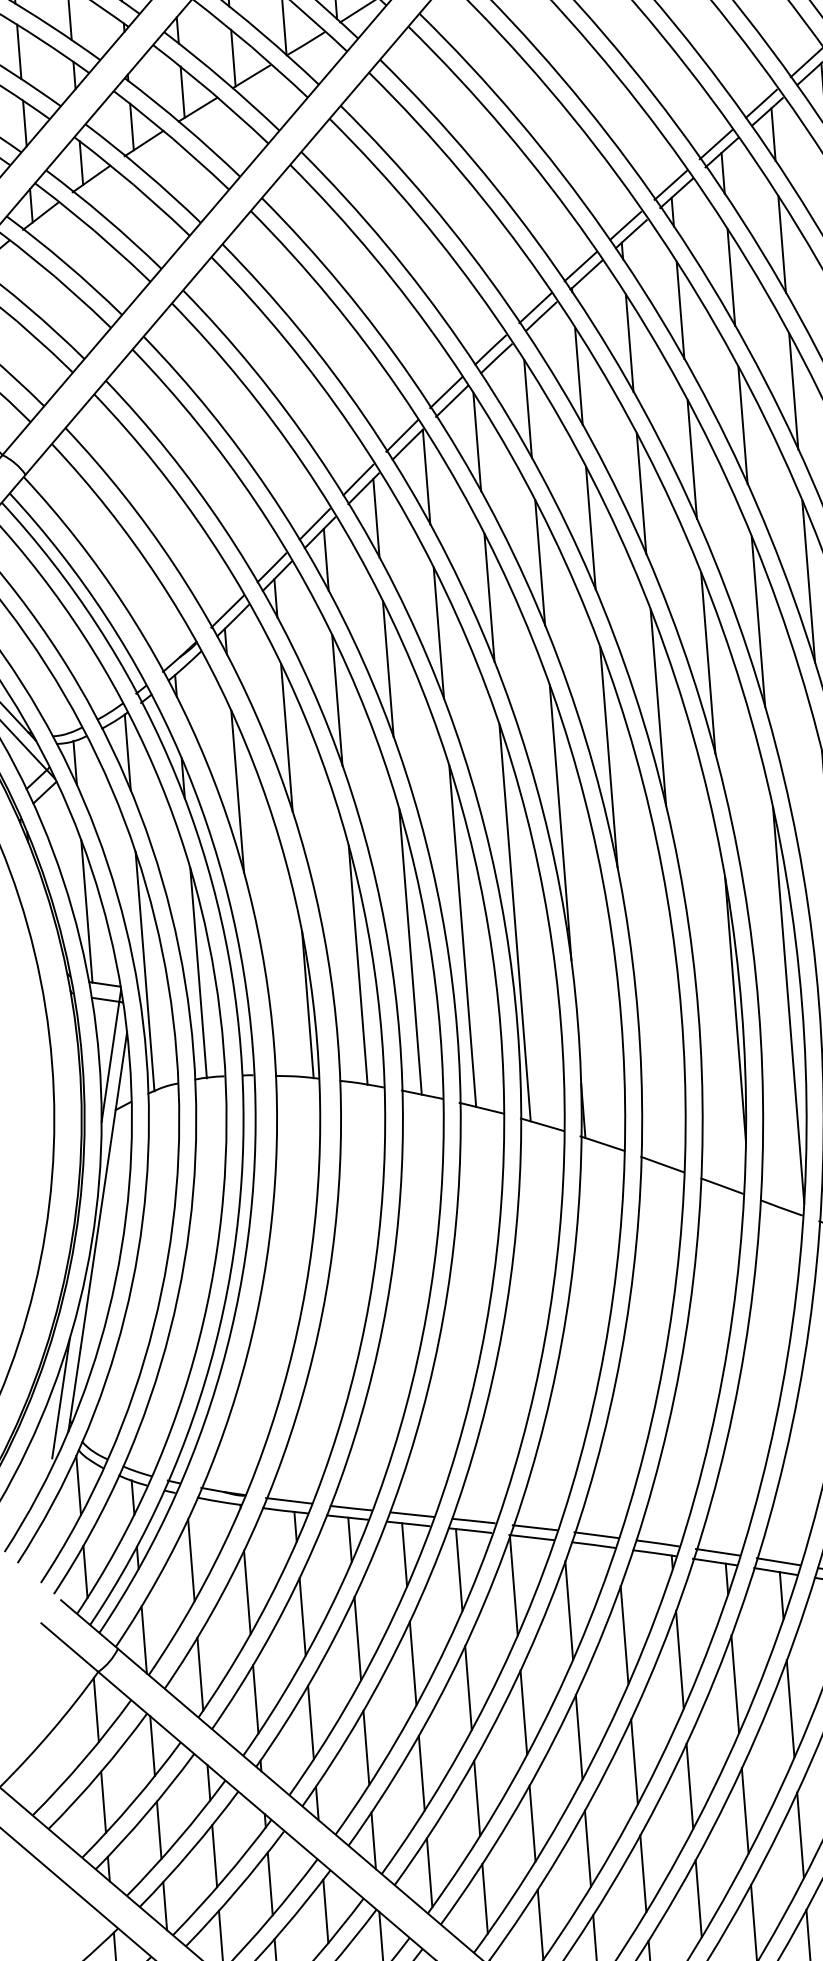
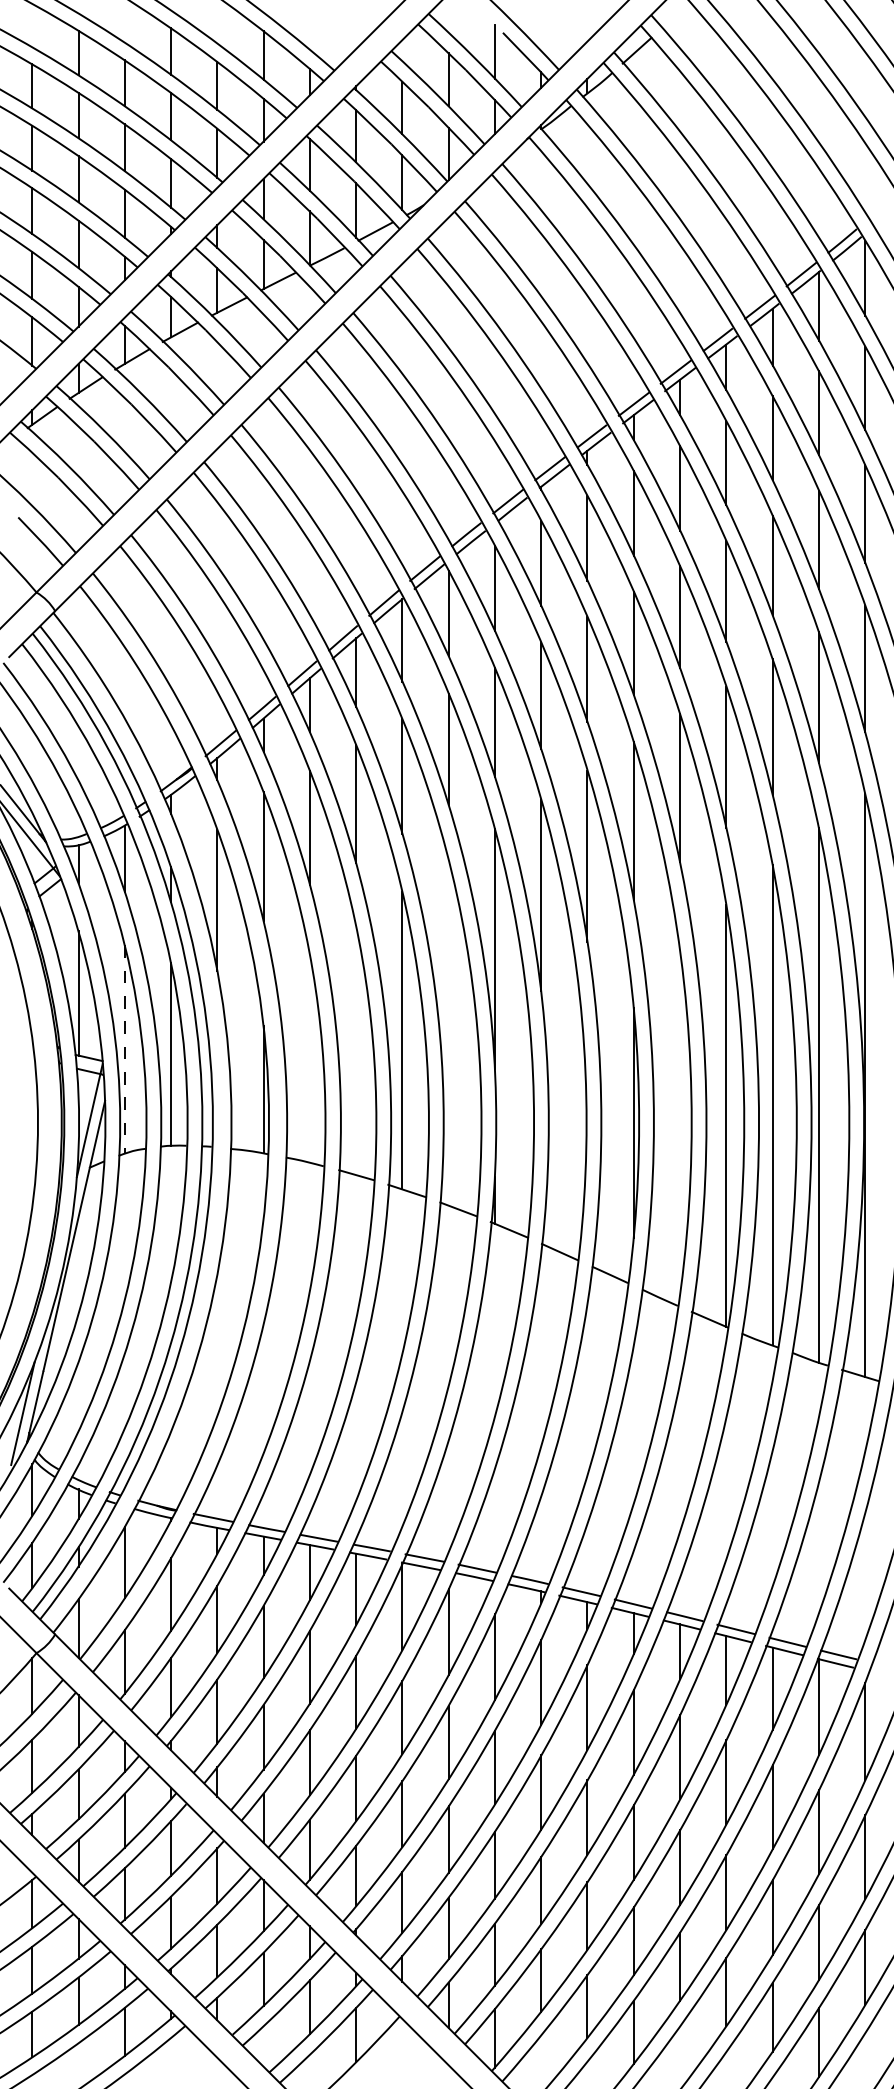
line: (514, 922) -> (448, 1032), removed
line: (410, 951) -> (356, 1050), removed
line: (357, 965) -> (309, 1058), removed
line: (144, 972) -> (124, 1050), solid -> dashed
line: (789, 1004) -> (680, 1122), removed

